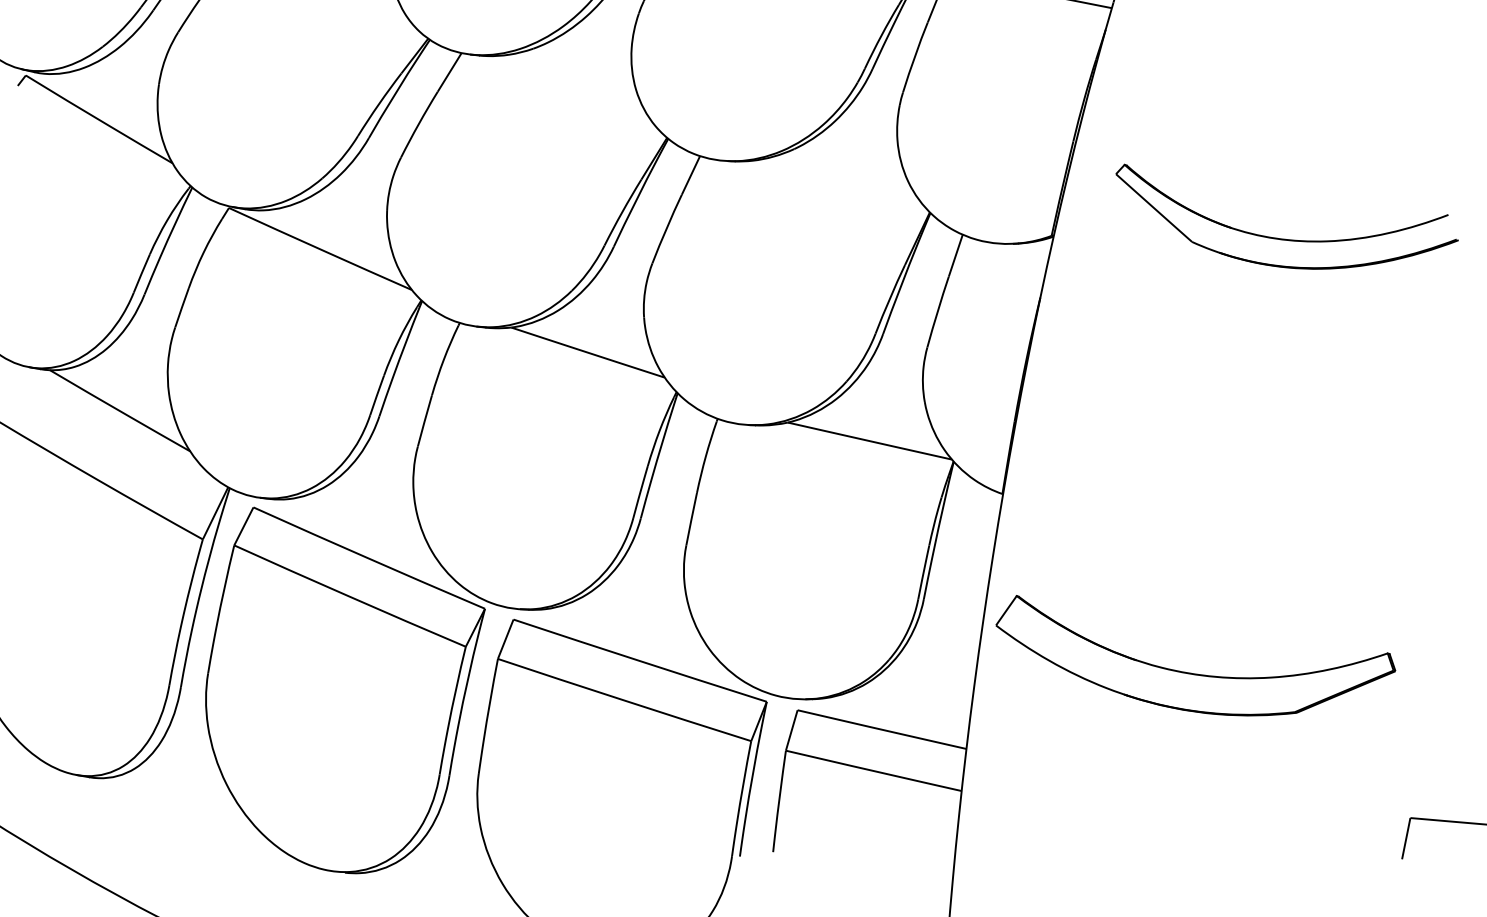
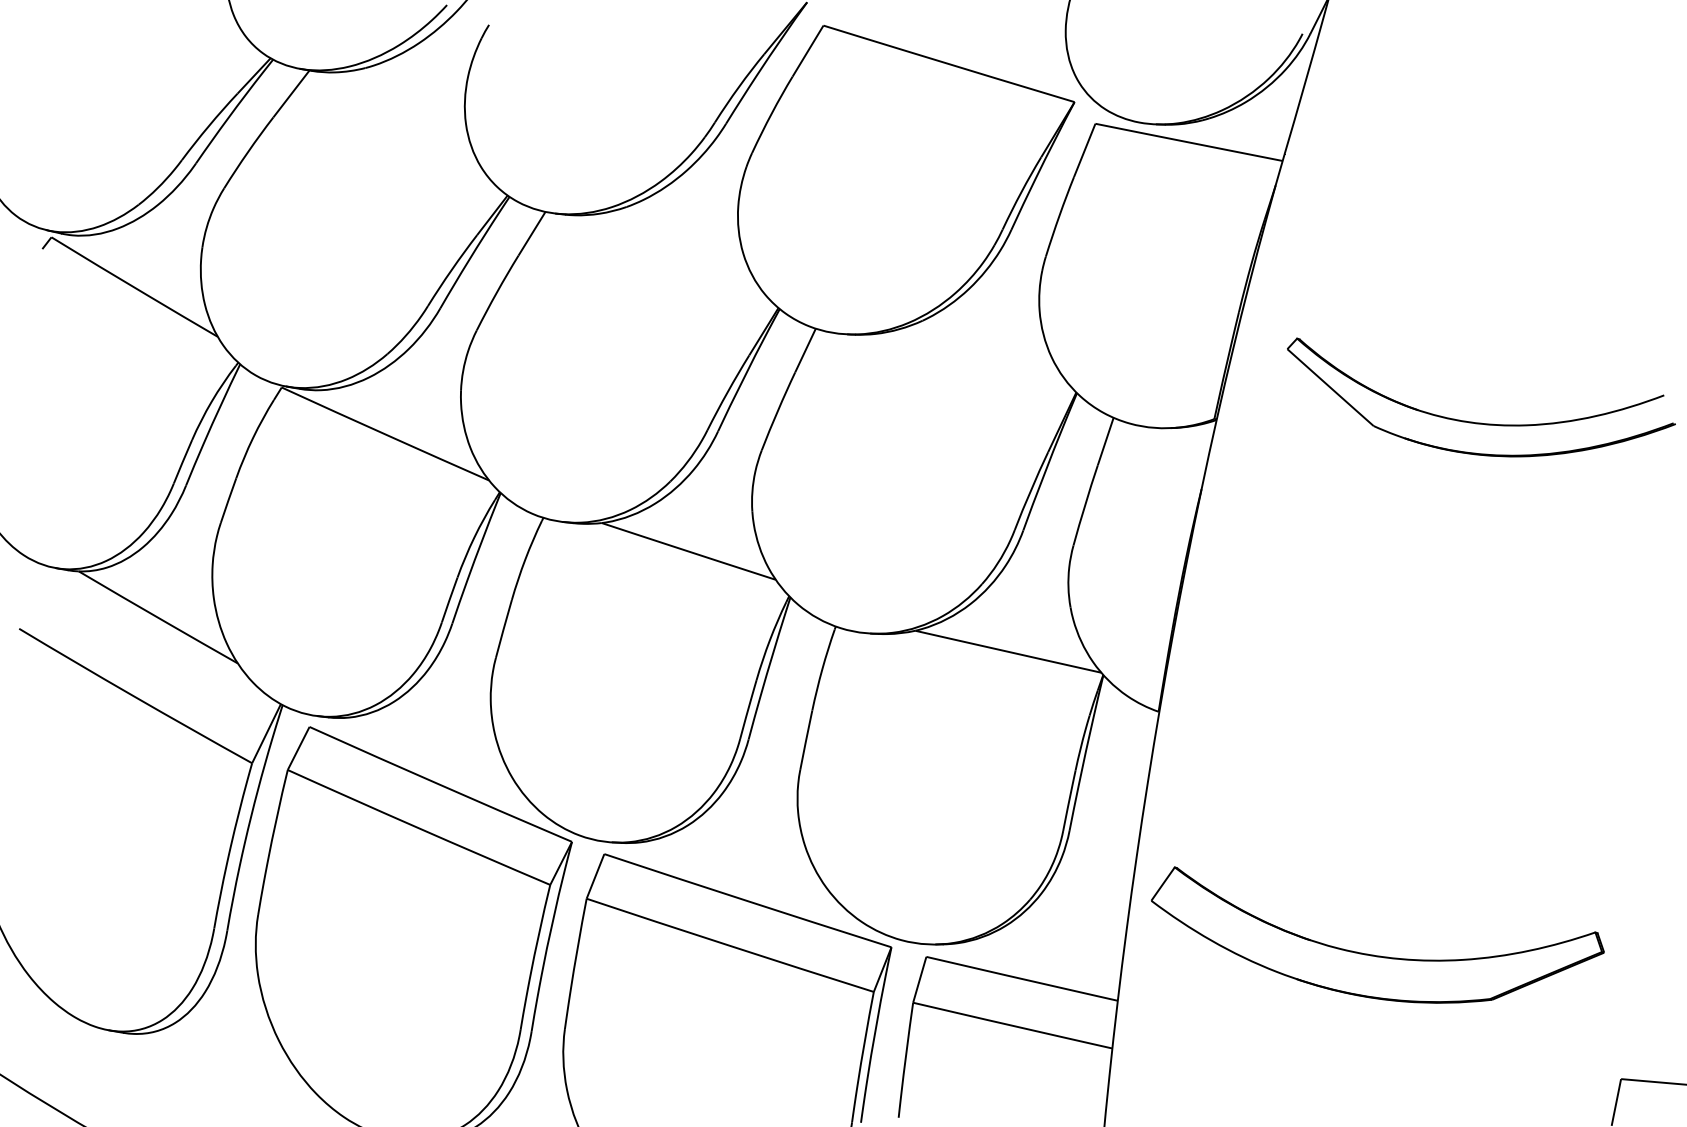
part: (1192, 672) -> (1373, 954), moved

